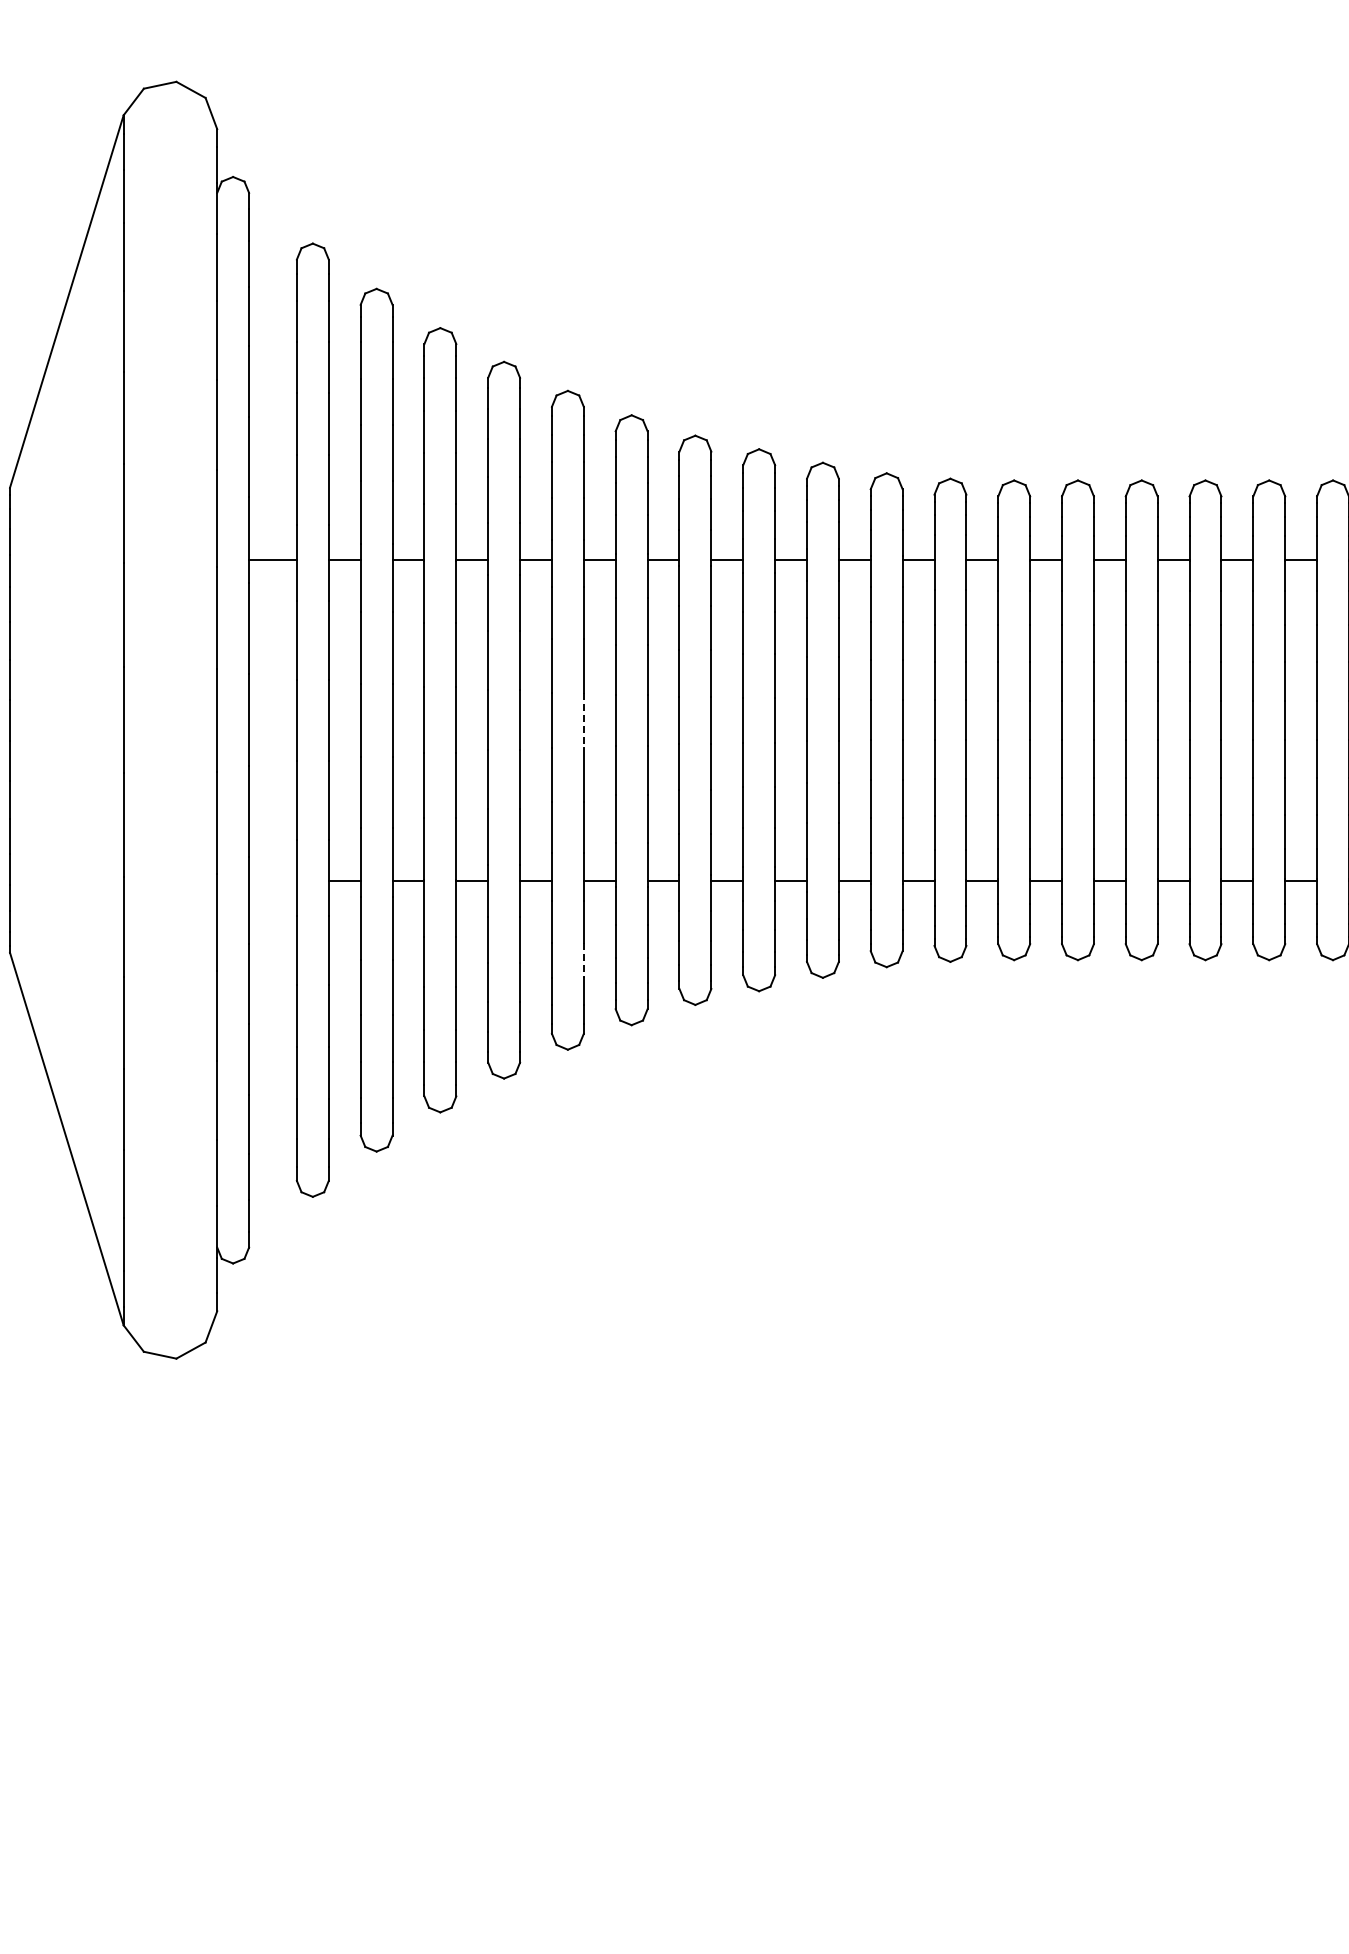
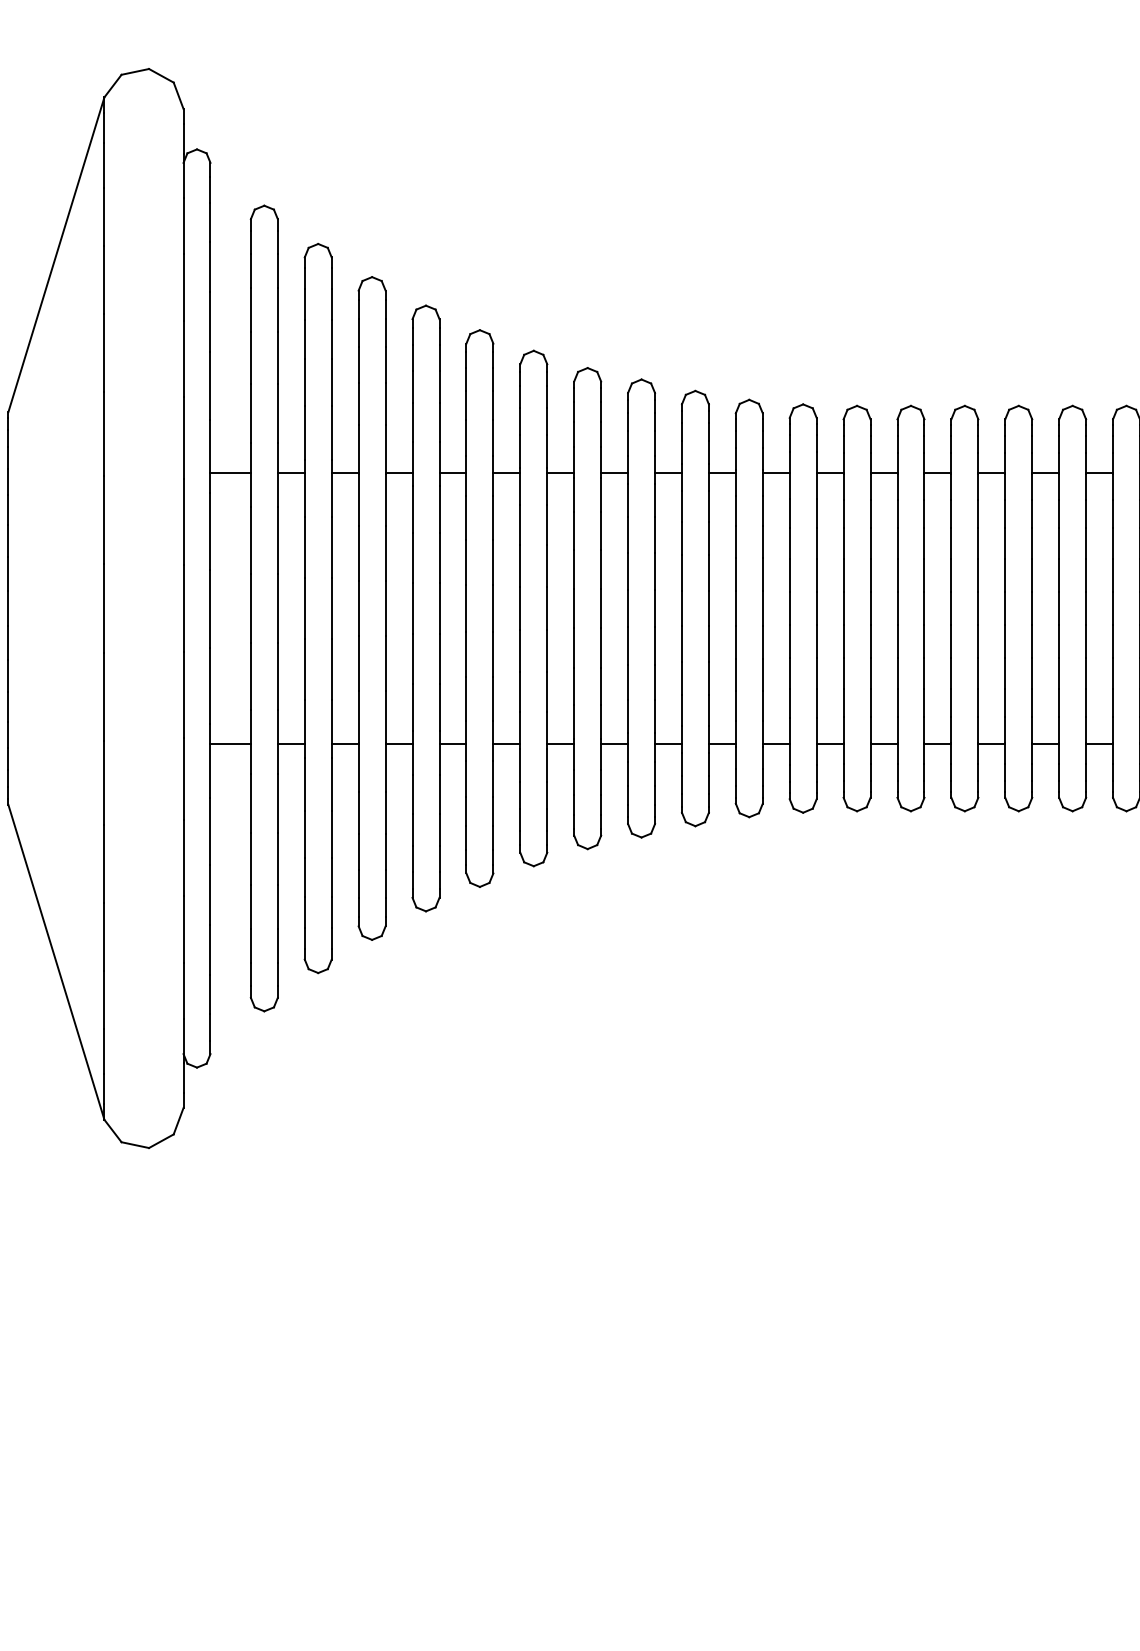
line: (583, 720) -> (493, 608), dashed -> solid
line: (272, 880) -> (230, 743), added
line: (583, 960) -> (493, 811), dashed -> solid

